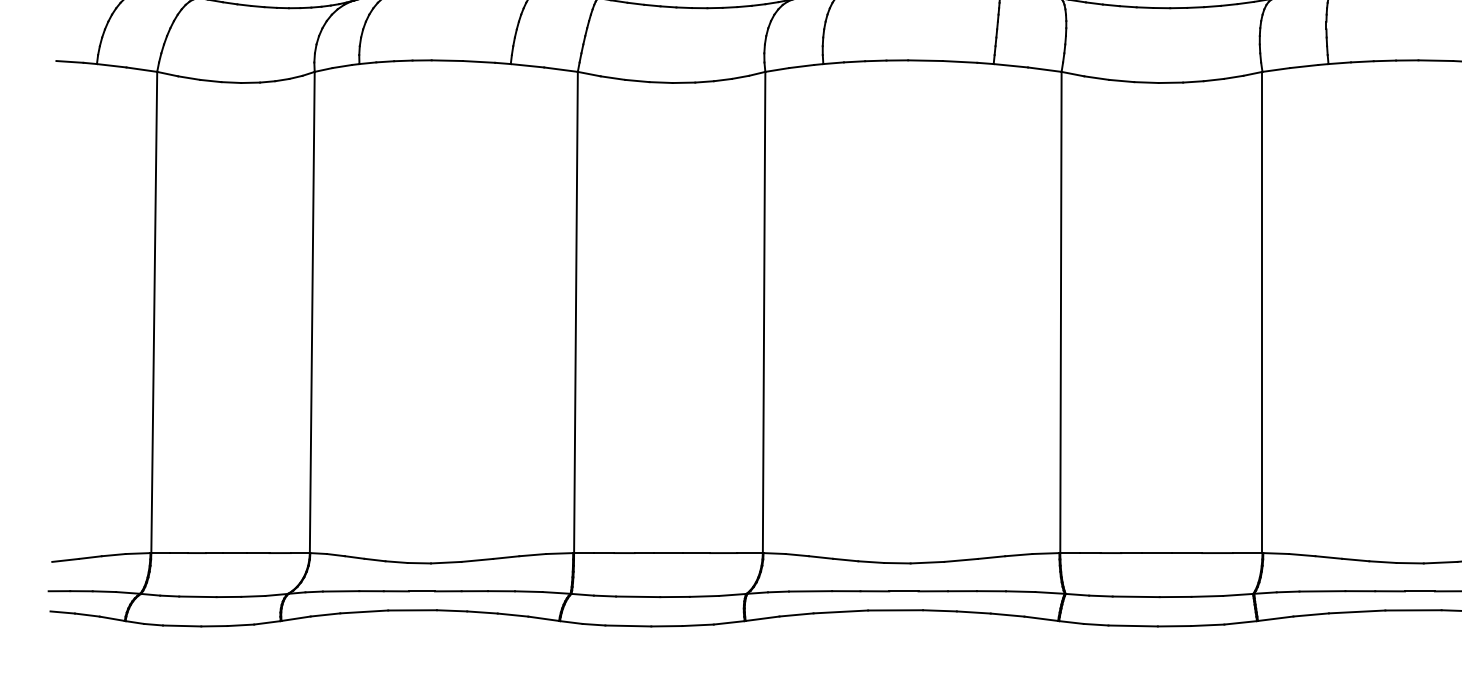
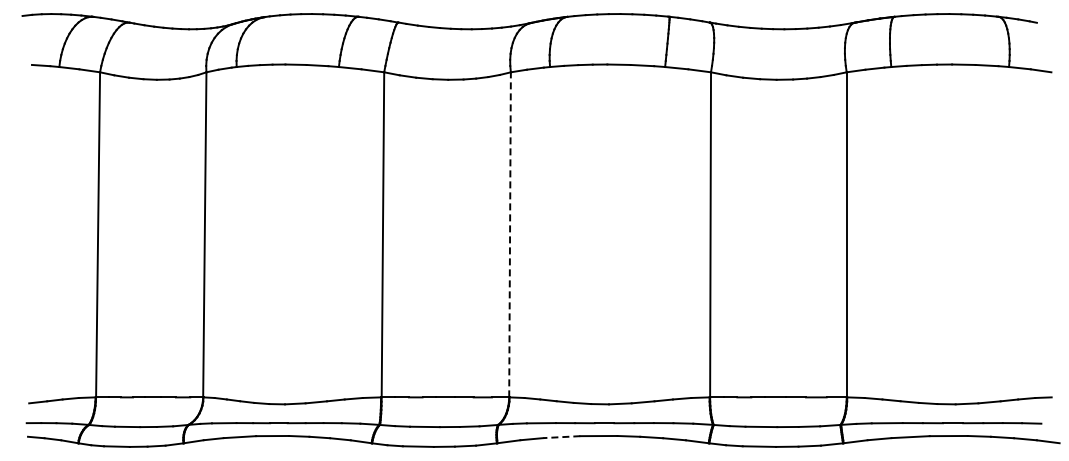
line: (764, 311) -> (510, 234), solid -> dashed
line: (840, 612) -> (561, 437), solid -> dashed

